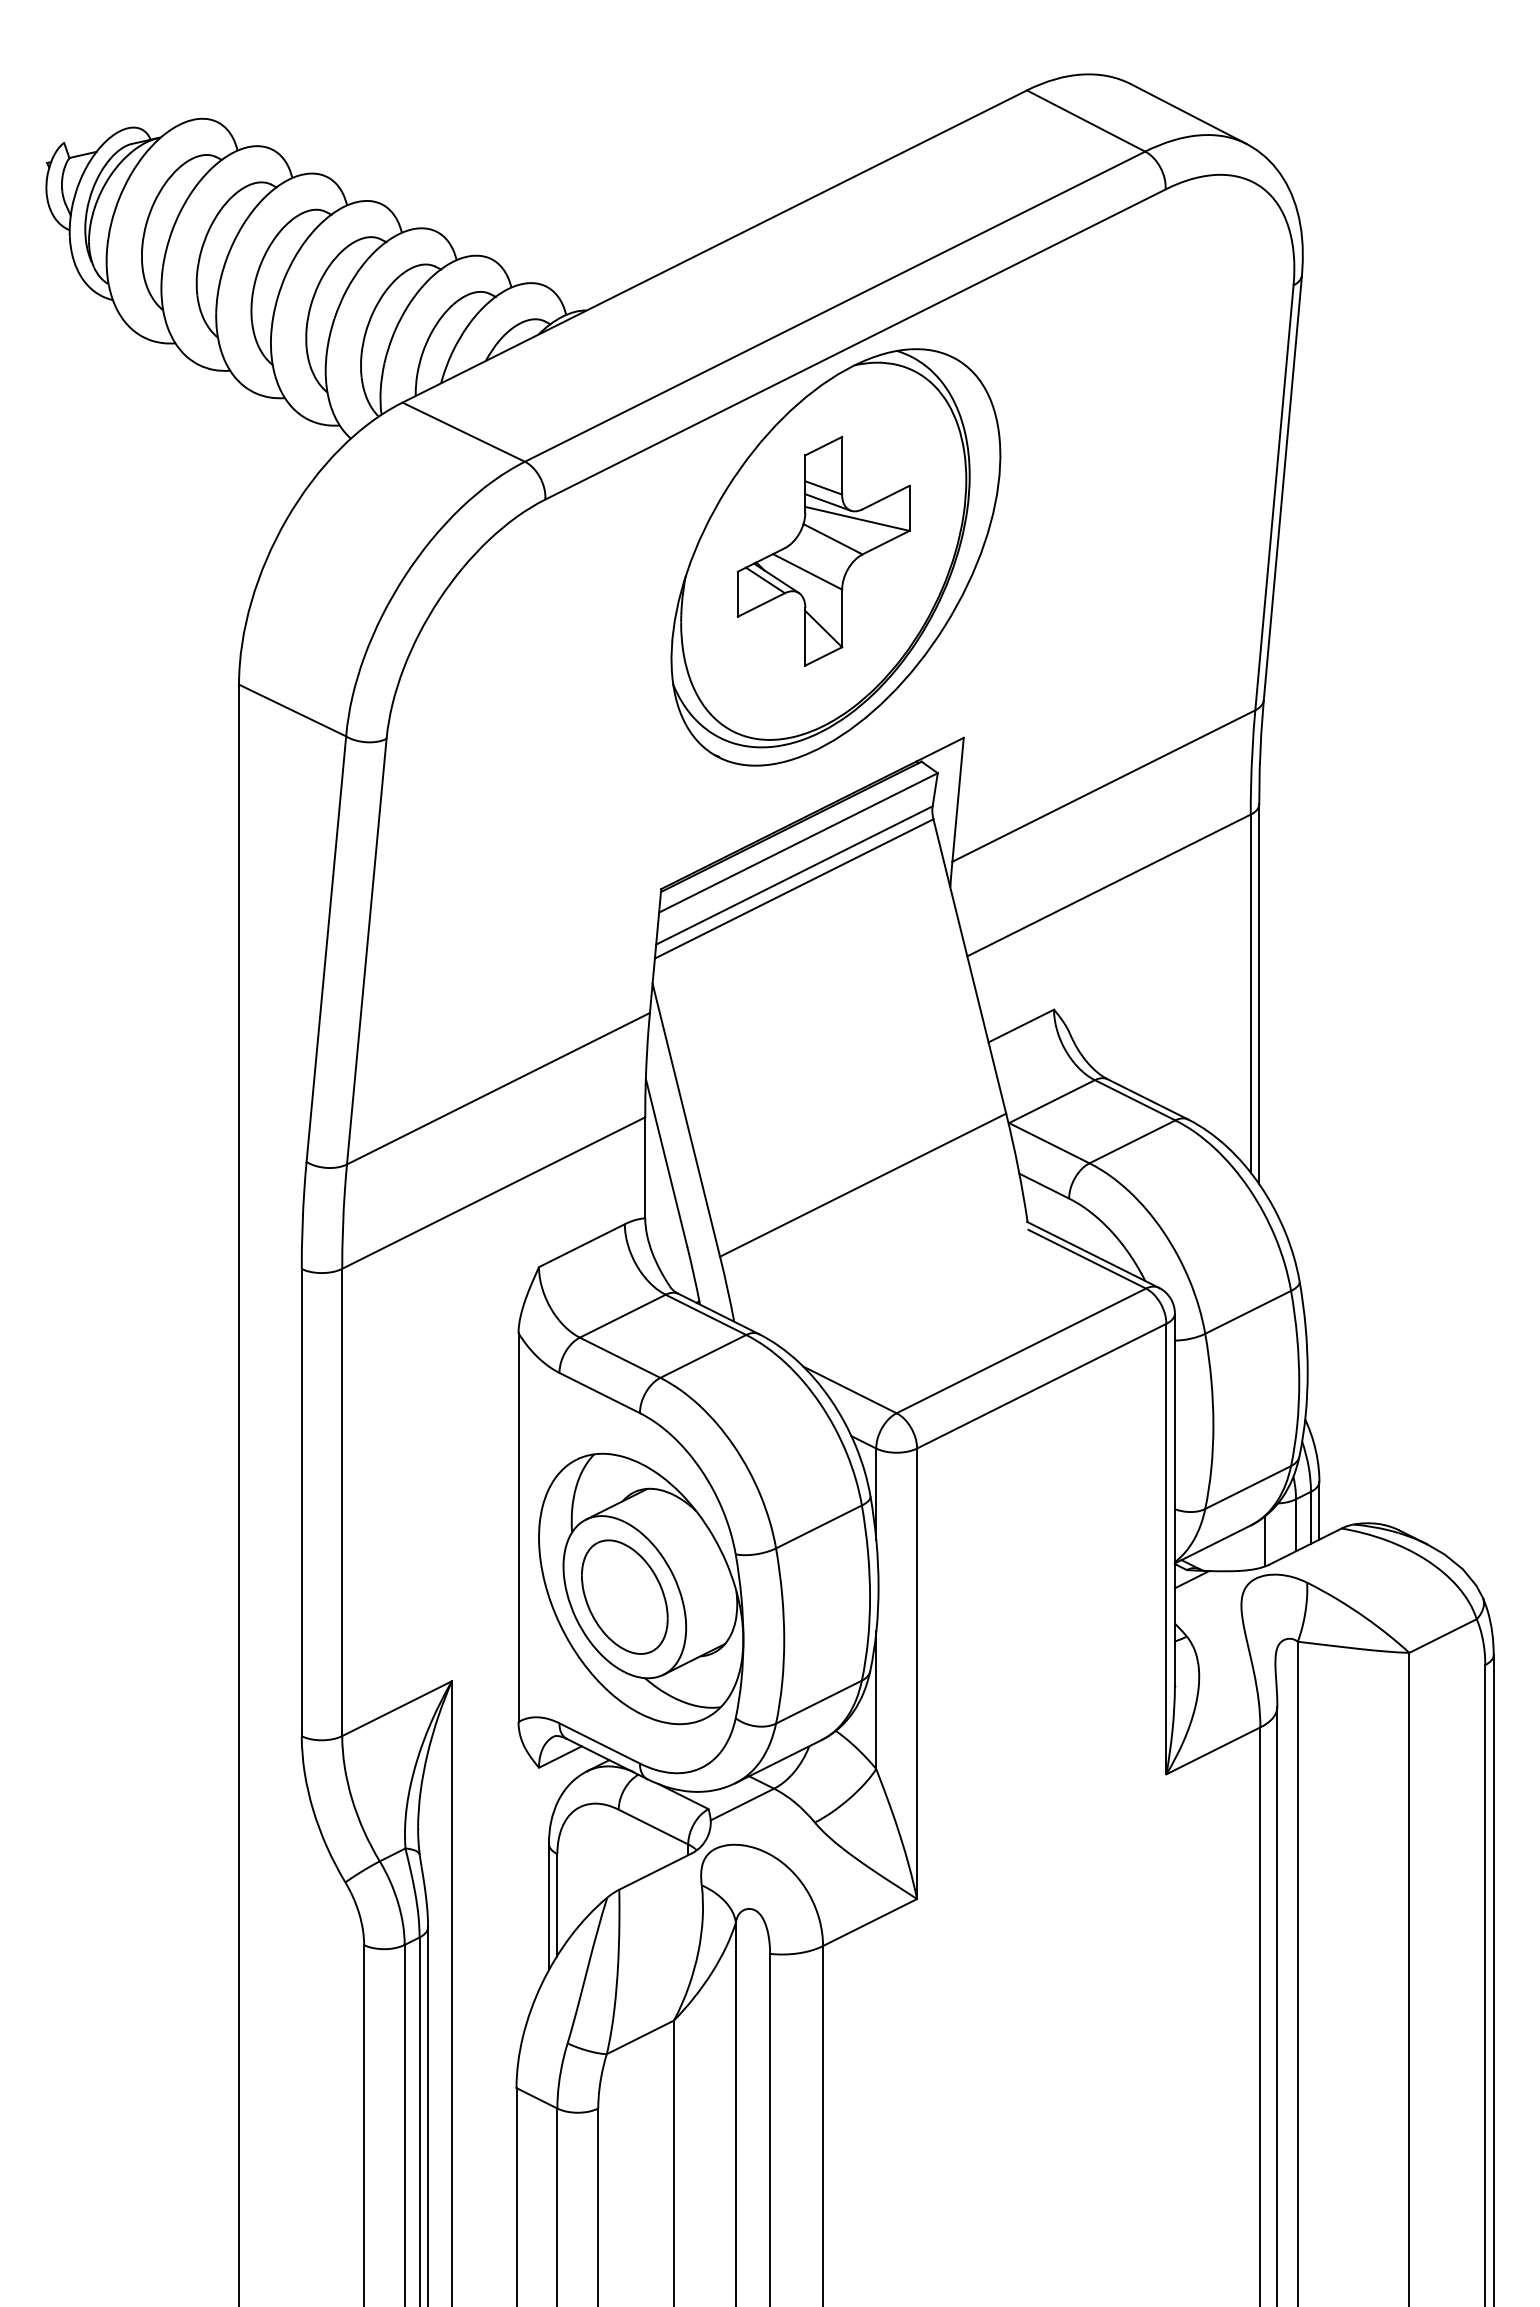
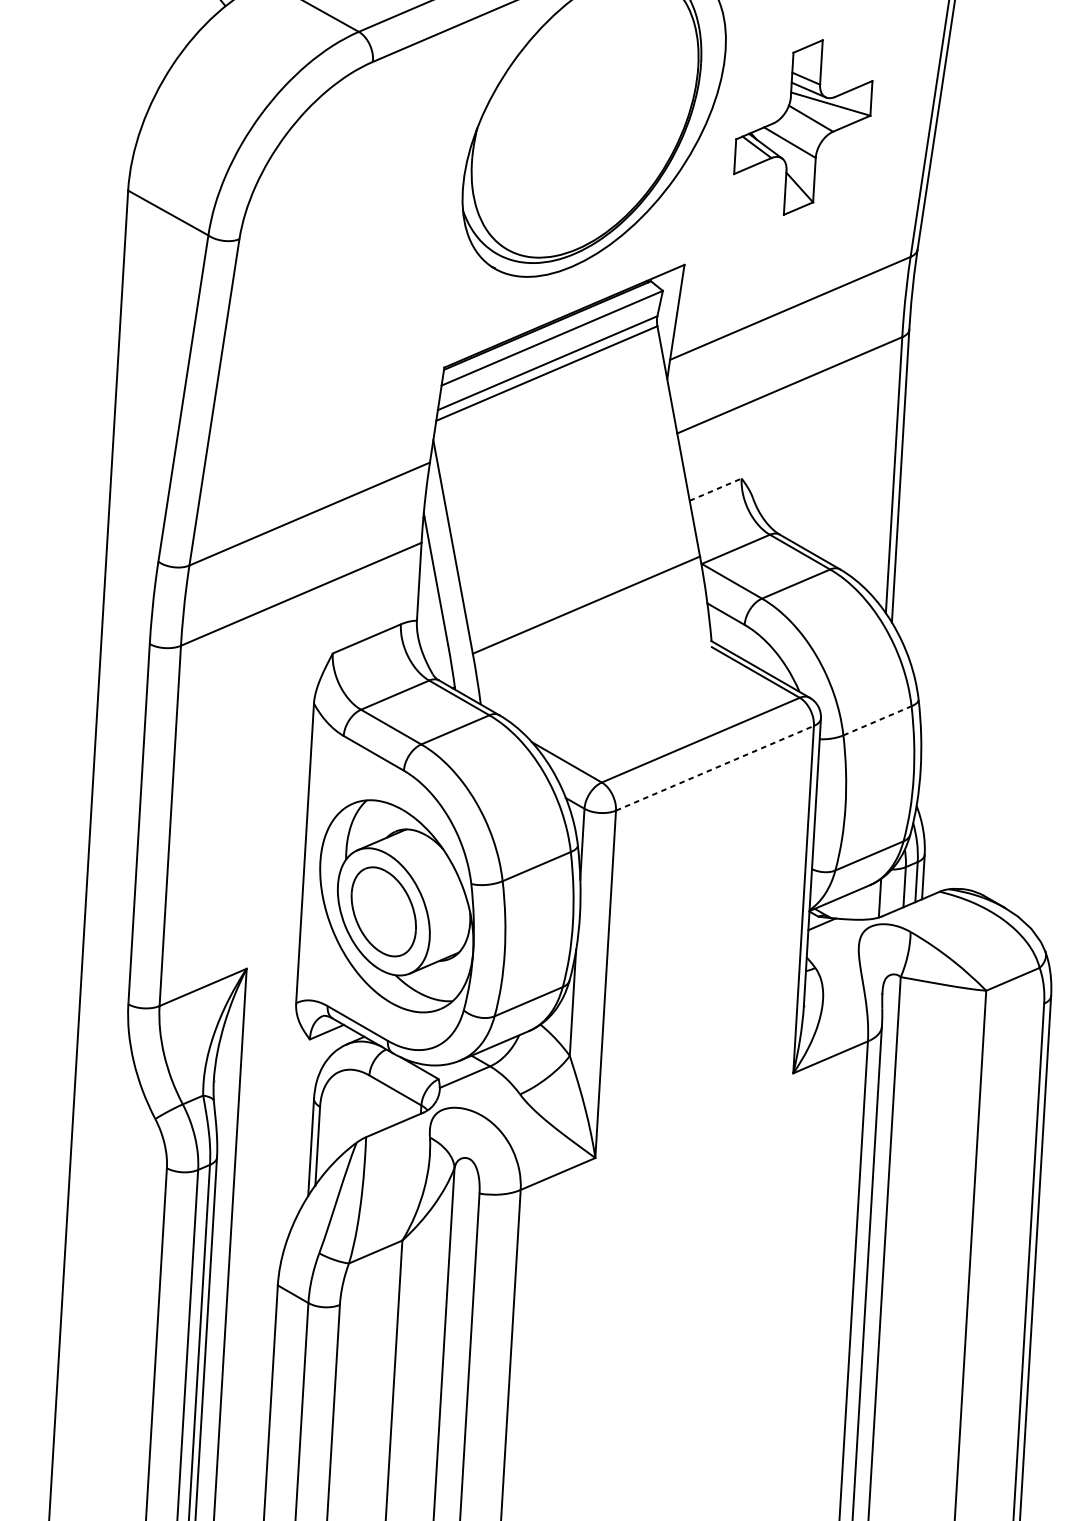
part: (823, 550) -> (803, 126), moved
line: (1021, 1026) -> (715, 490), solid -> dashed
line: (1248, 1312) -> (877, 720), solid -> dashed
line: (1042, 1385) -> (715, 767), solid -> dashed

